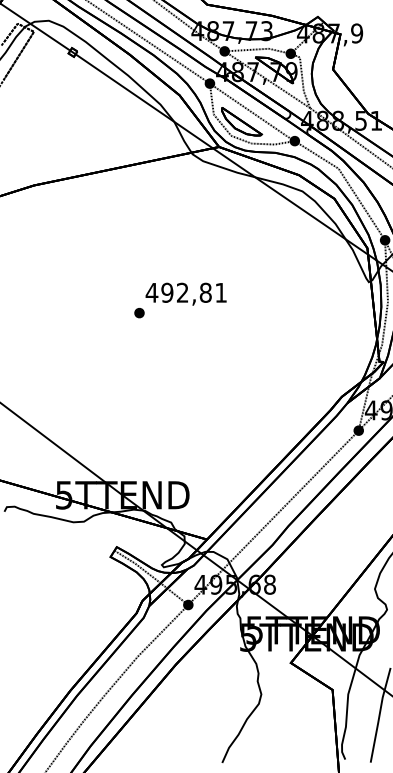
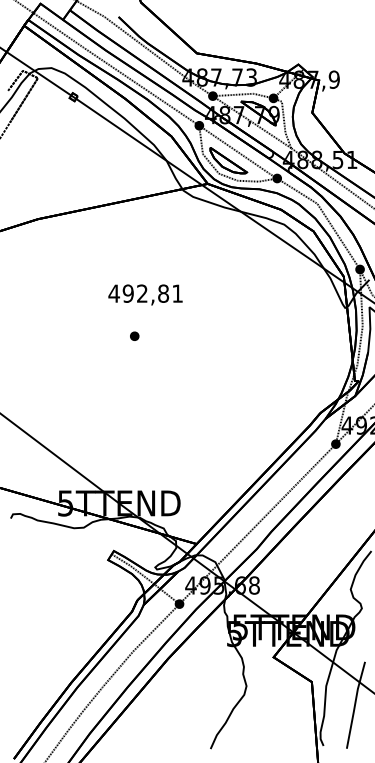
text: (186, 293) -> (145, 294), moved

